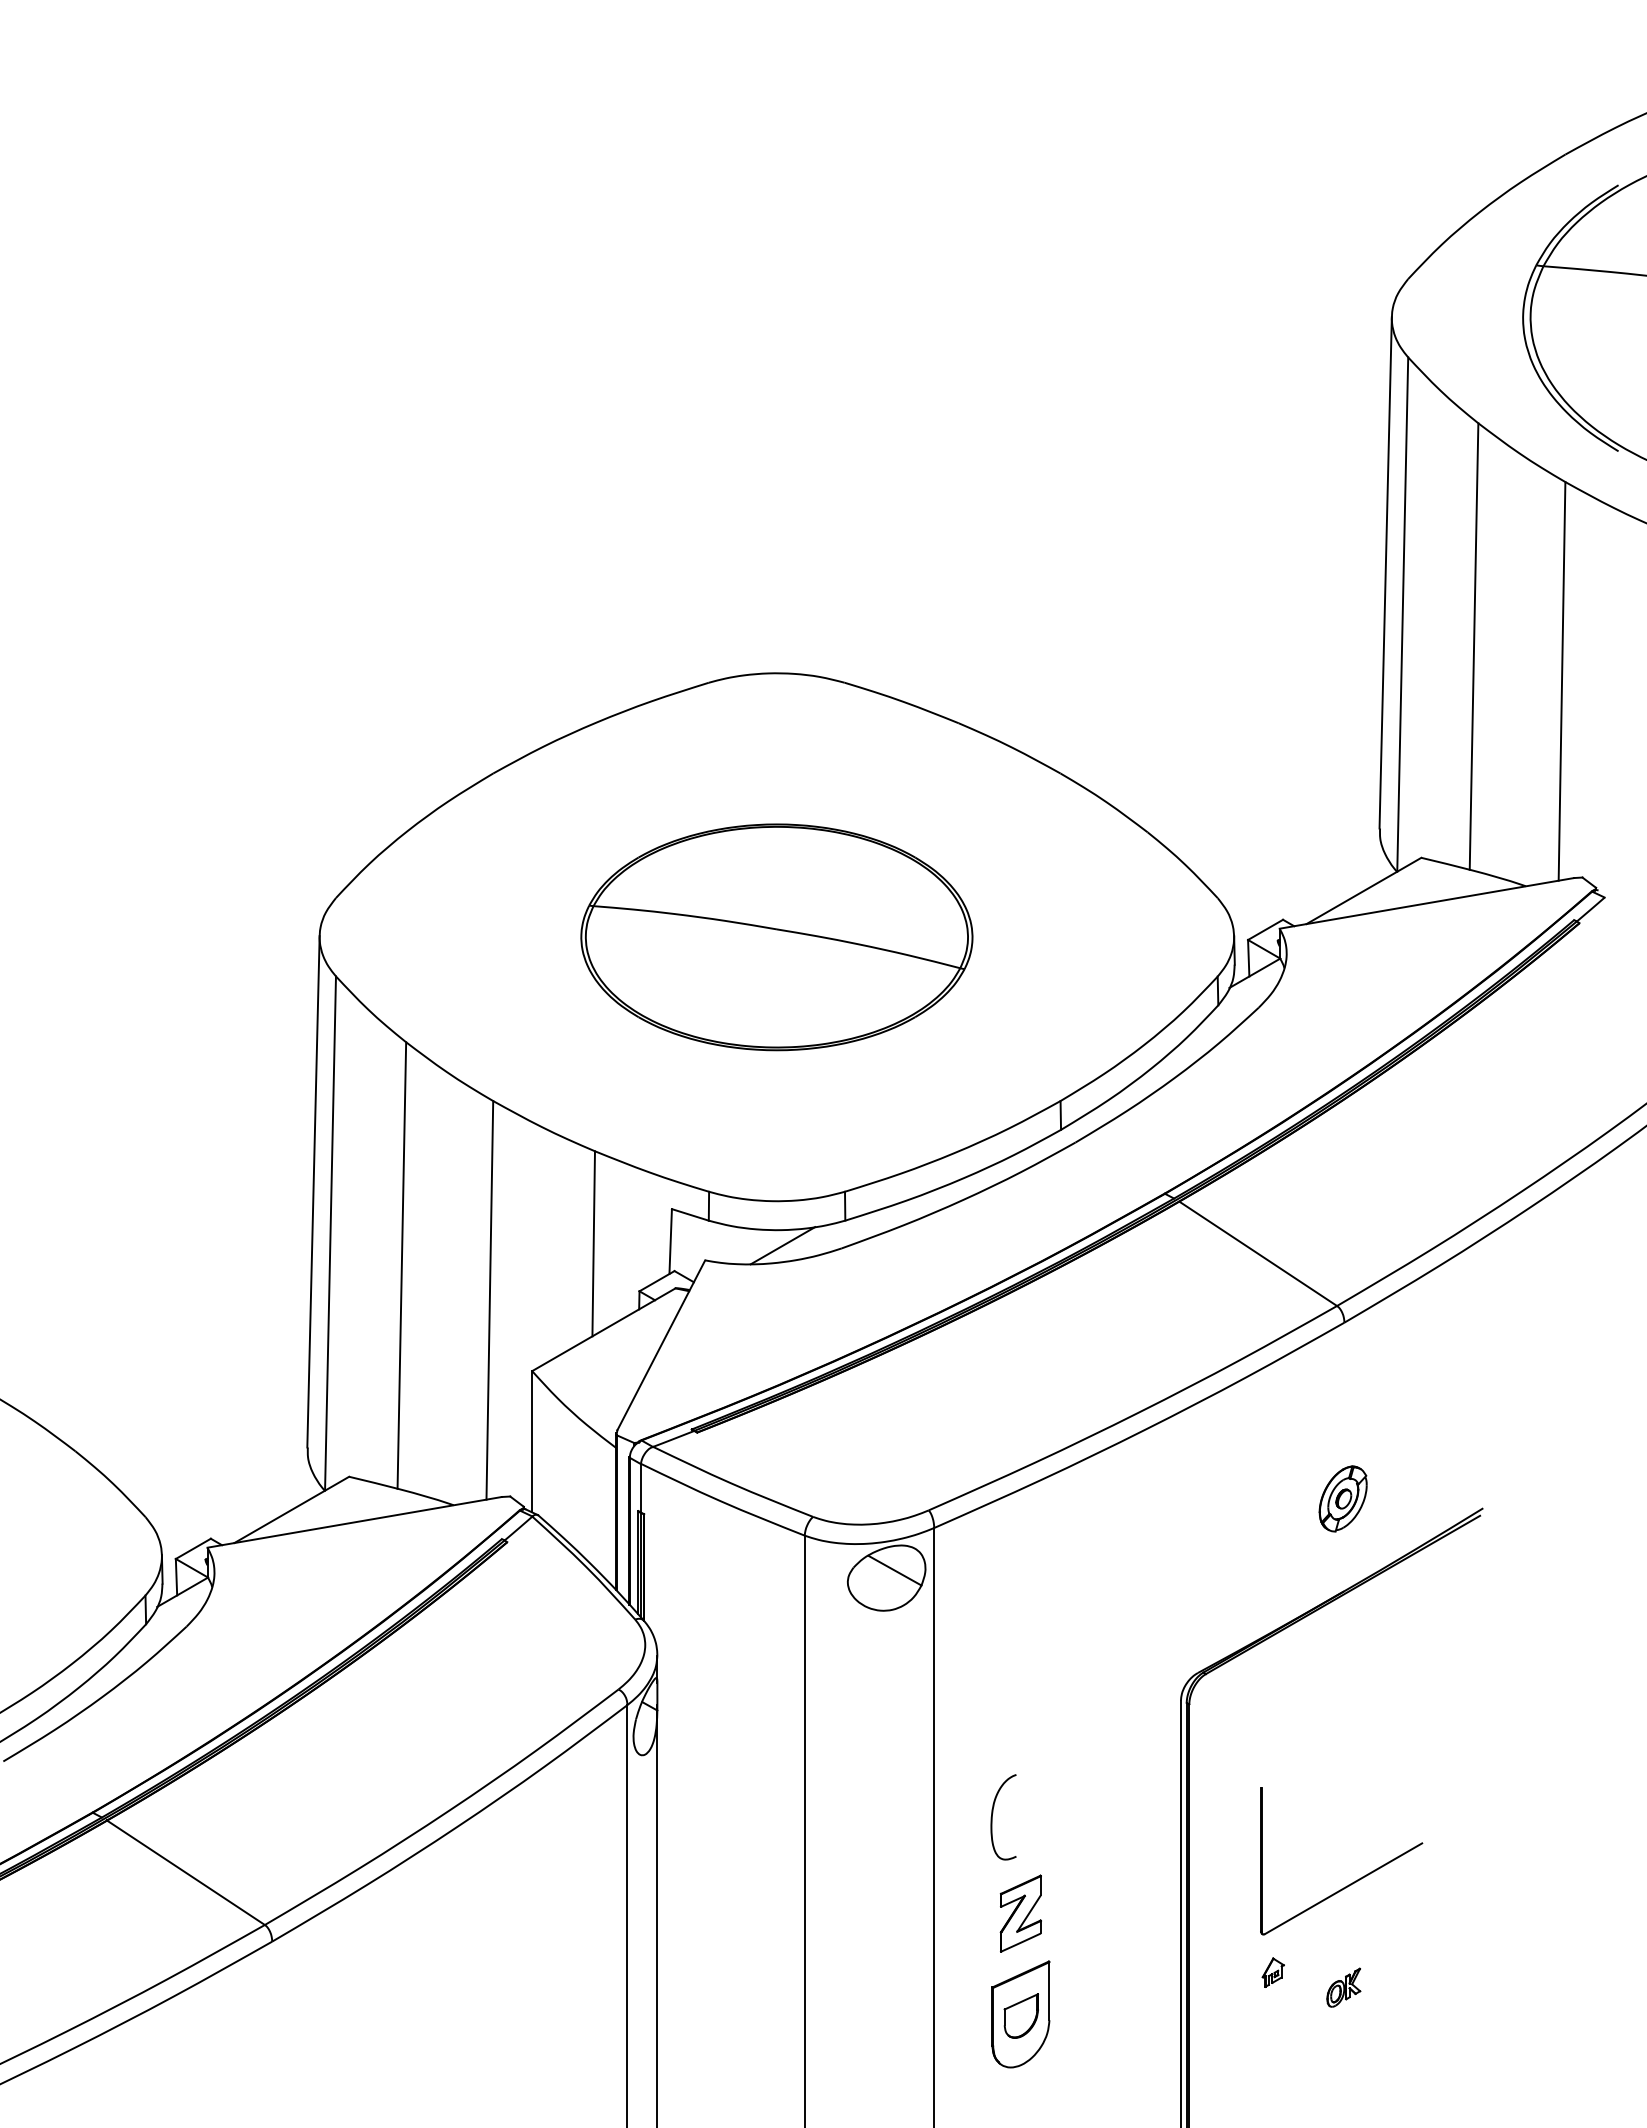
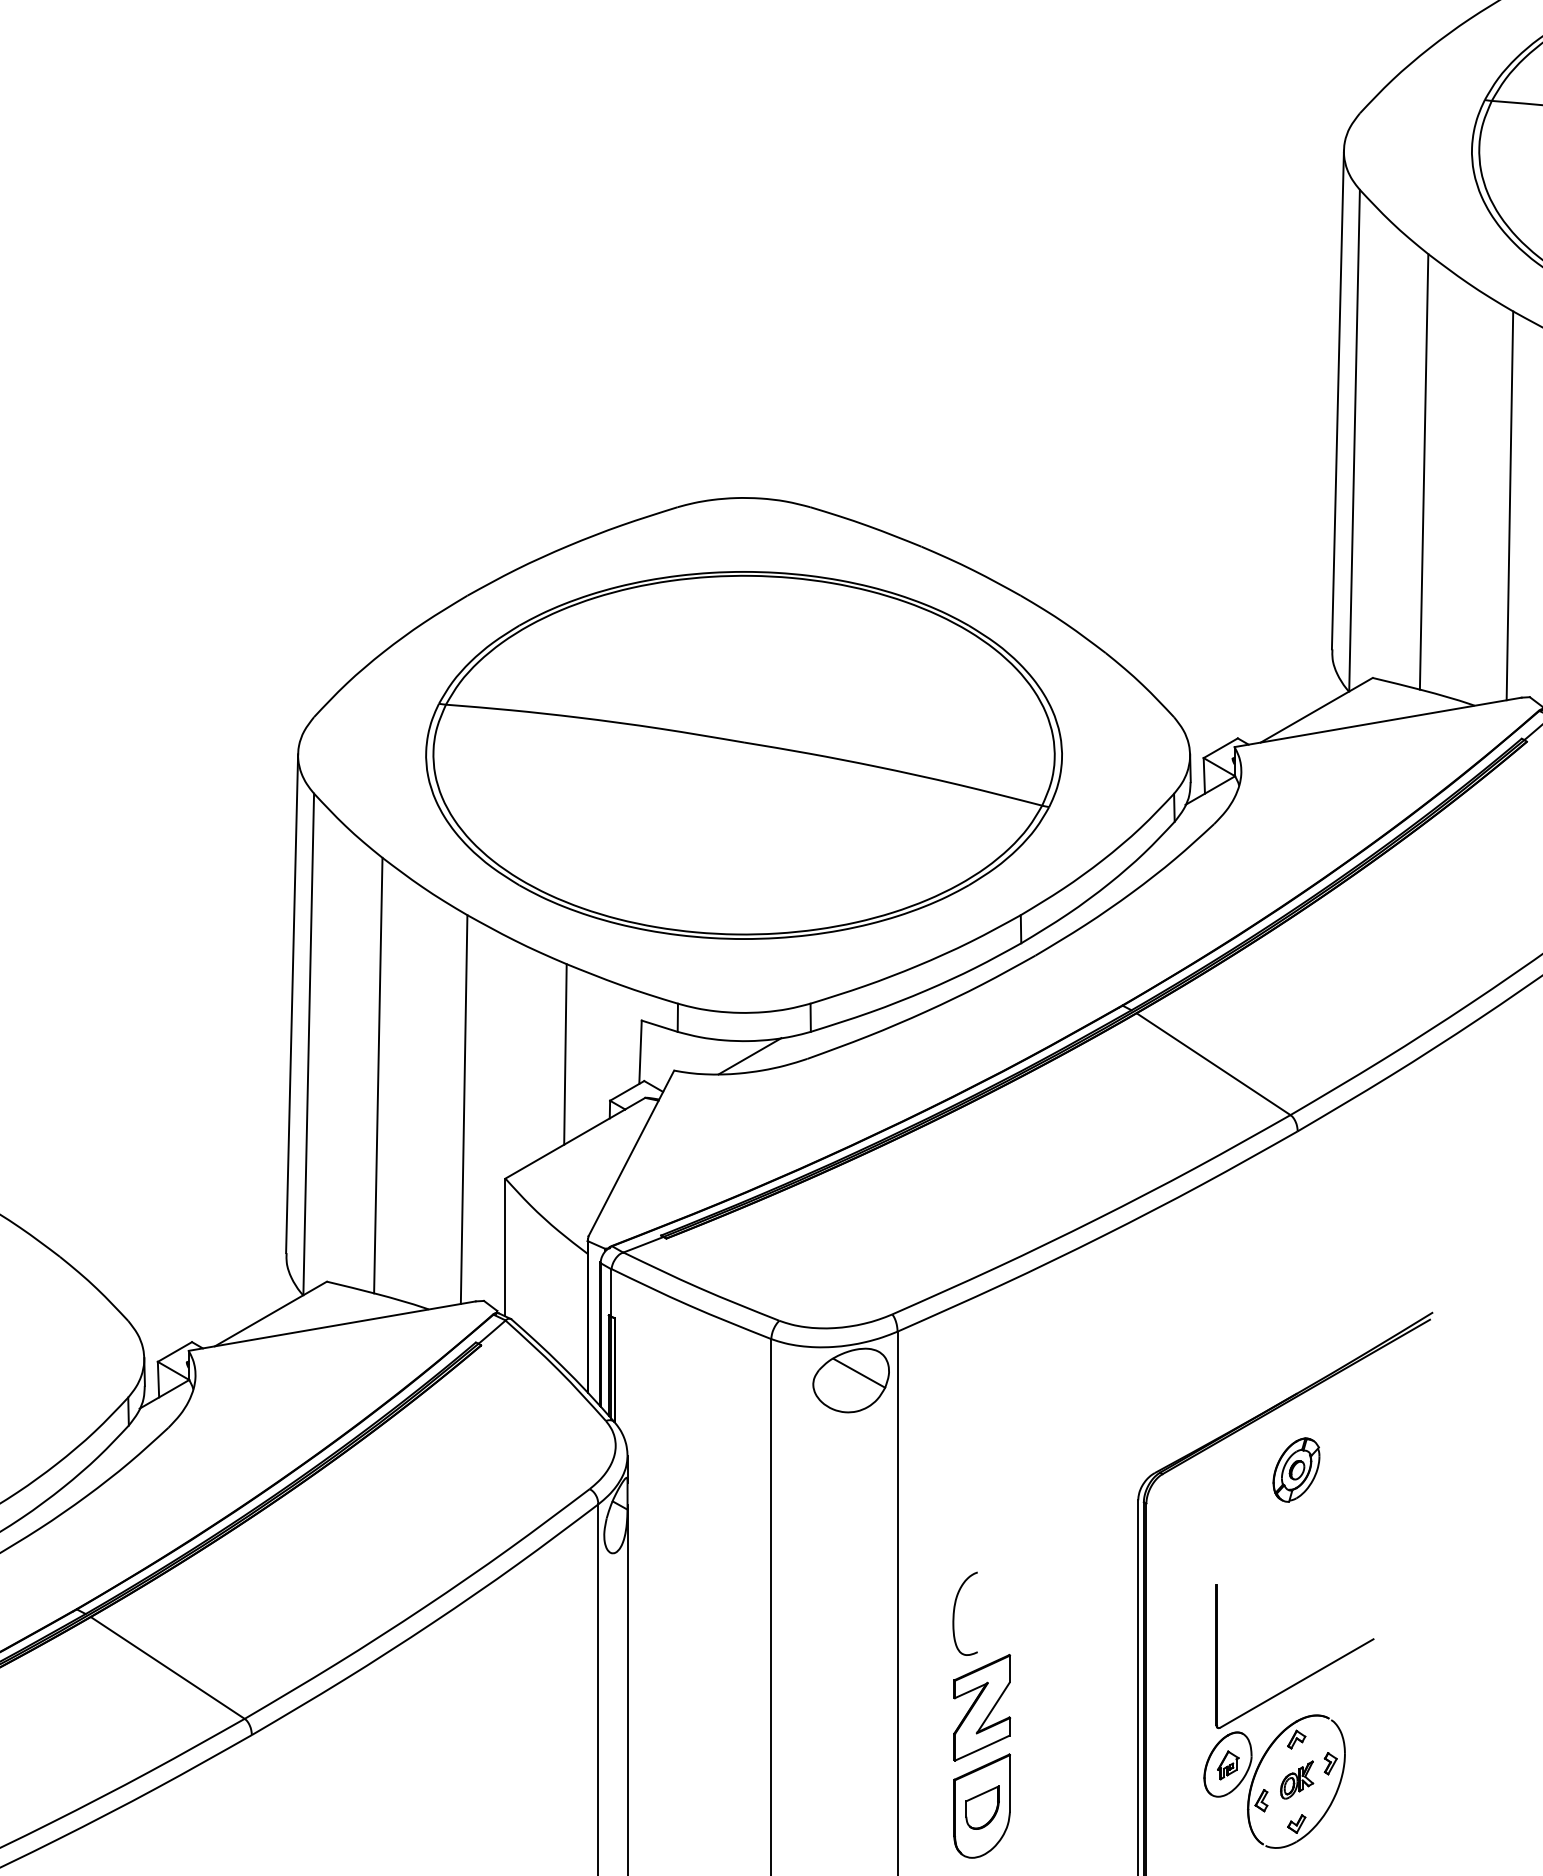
part: (776, 937) -> (743, 755), size x1.67
part: (1342, 1498) -> (1295, 1469), moved
part: (1020, 1913) -> (981, 1707), size x1.43
part: (1314, 1999) -> (1268, 1791), added

